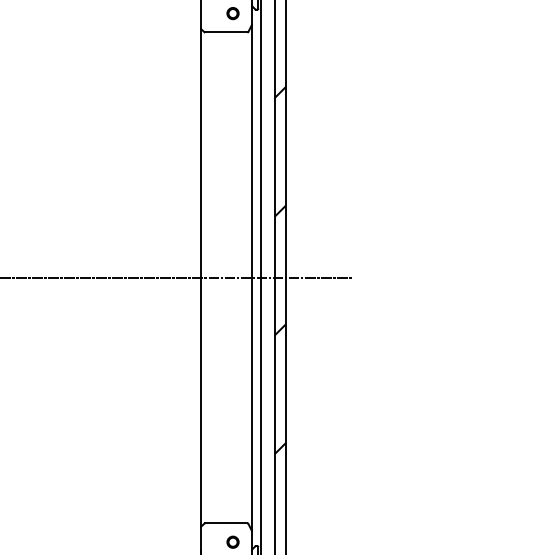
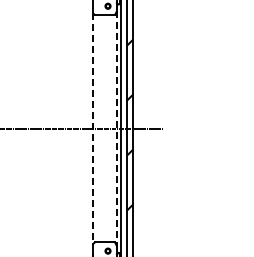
line: (201, 277) -> (93, 128), solid -> dashed
line: (251, 279) -> (116, 129), solid -> dashed

